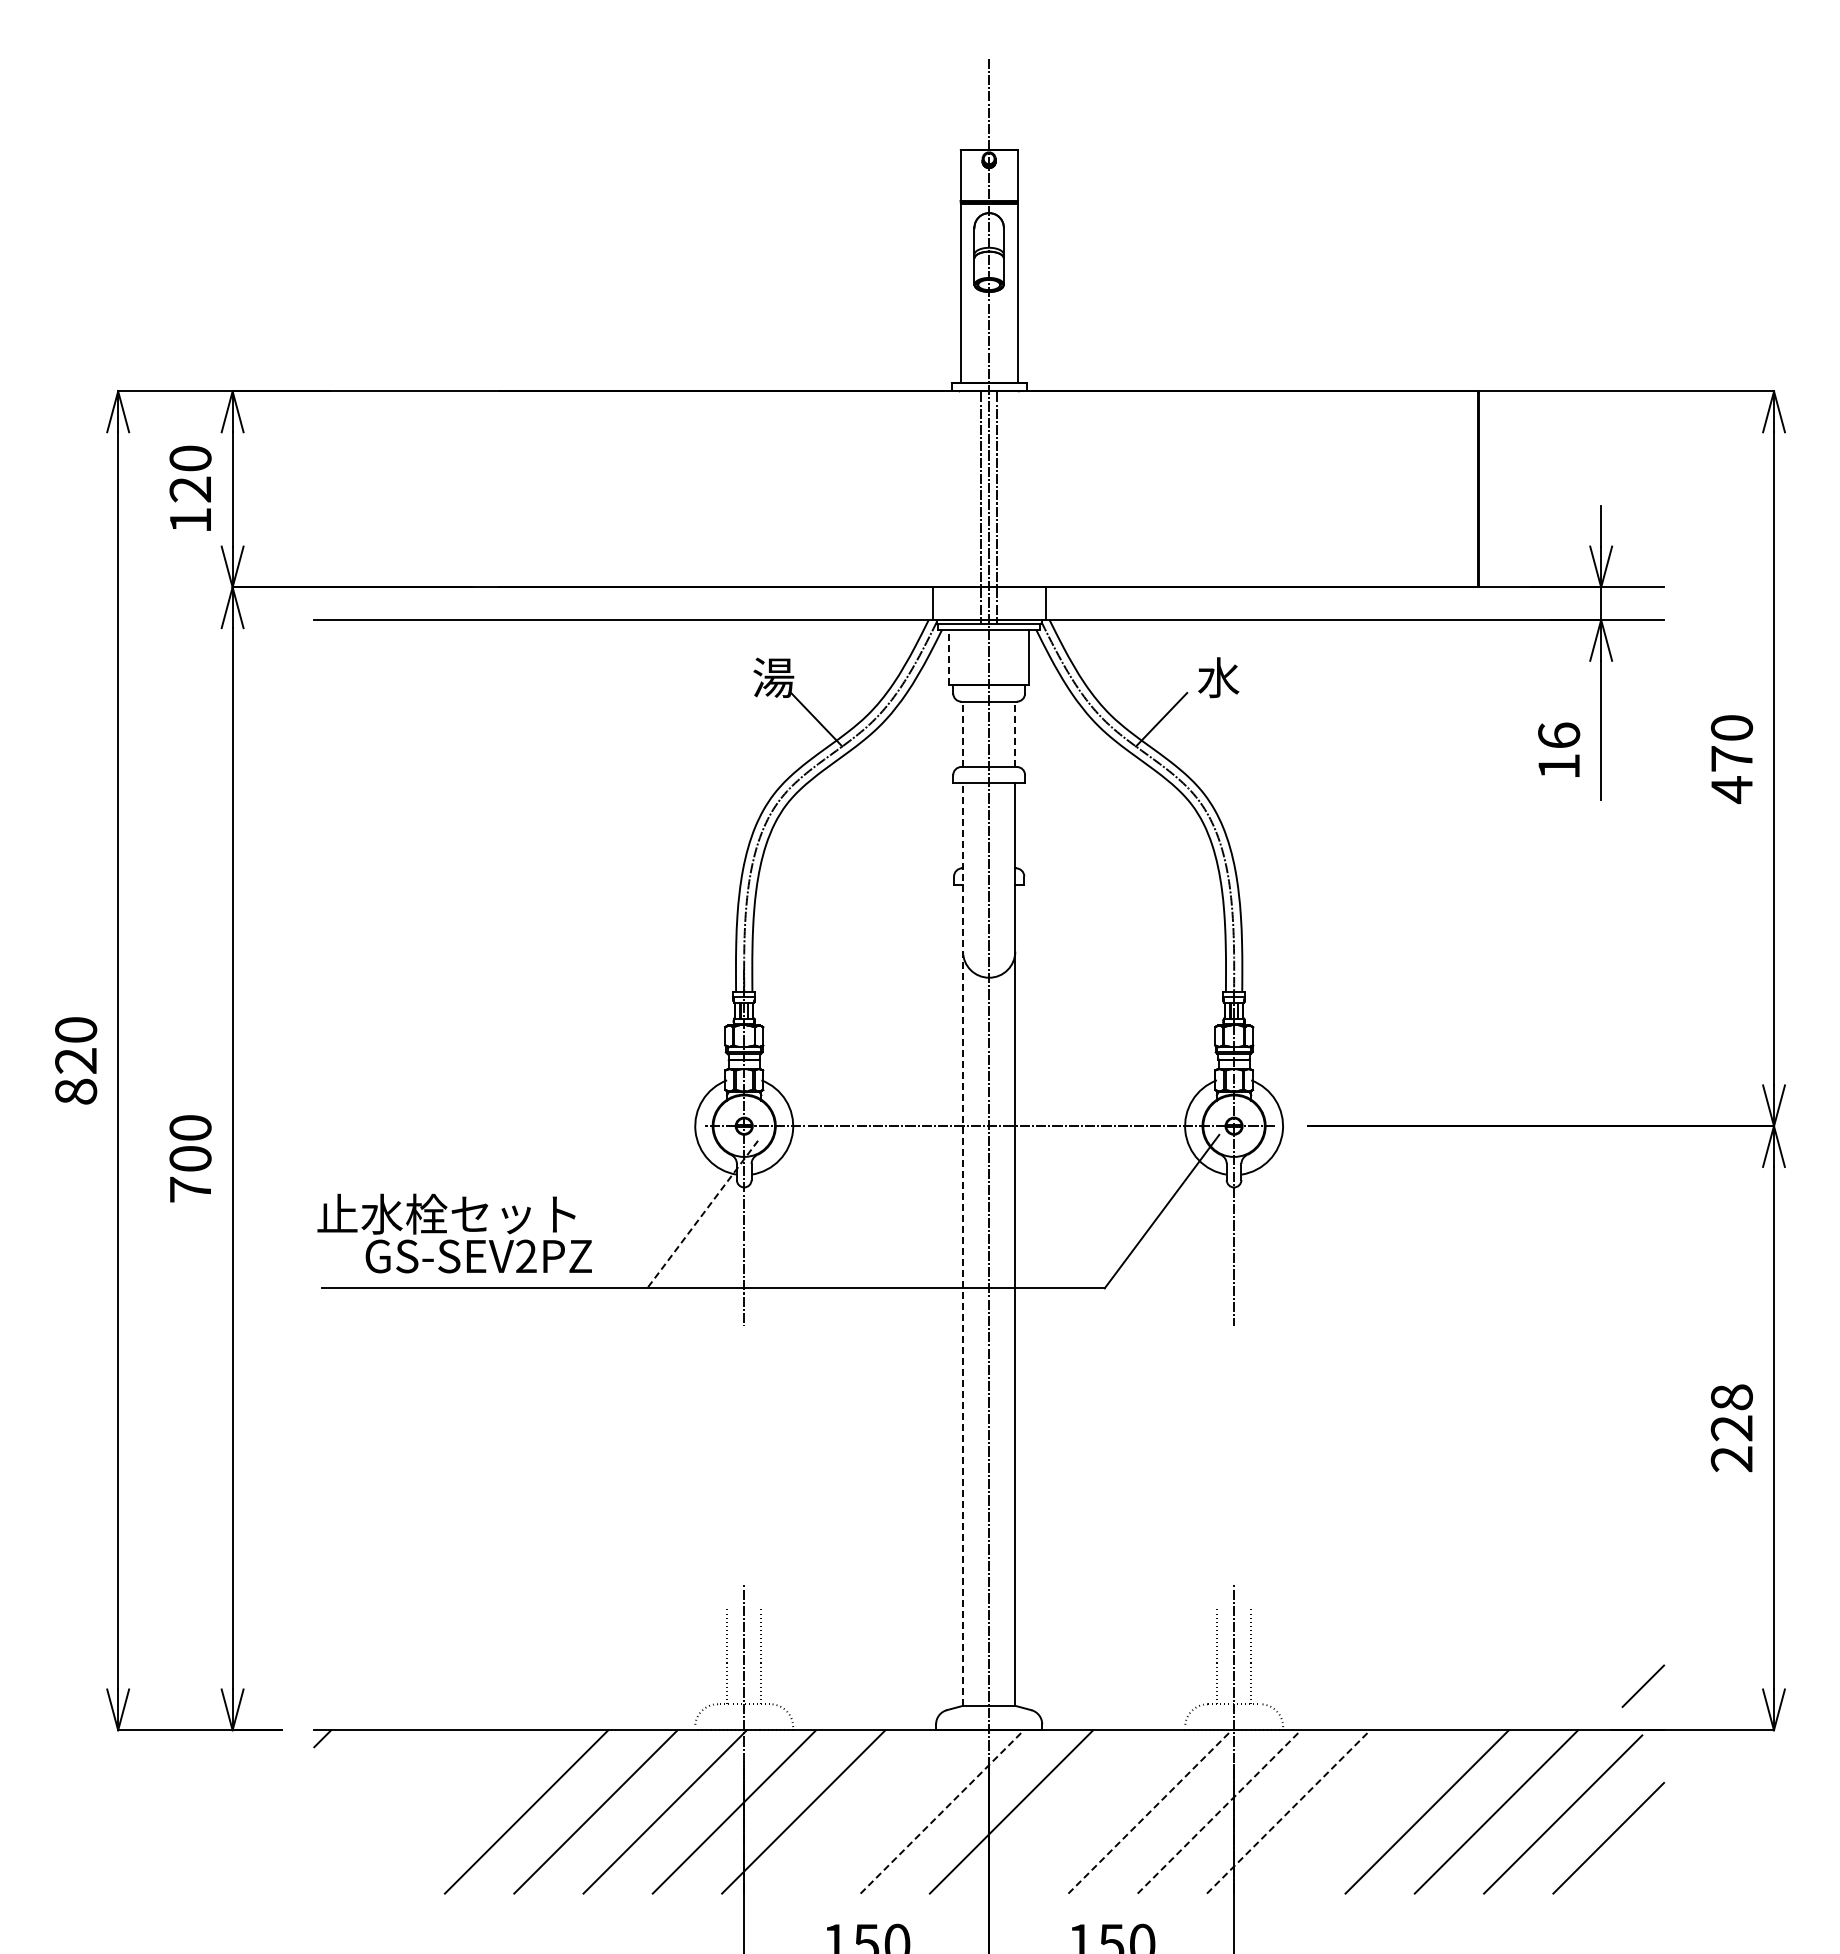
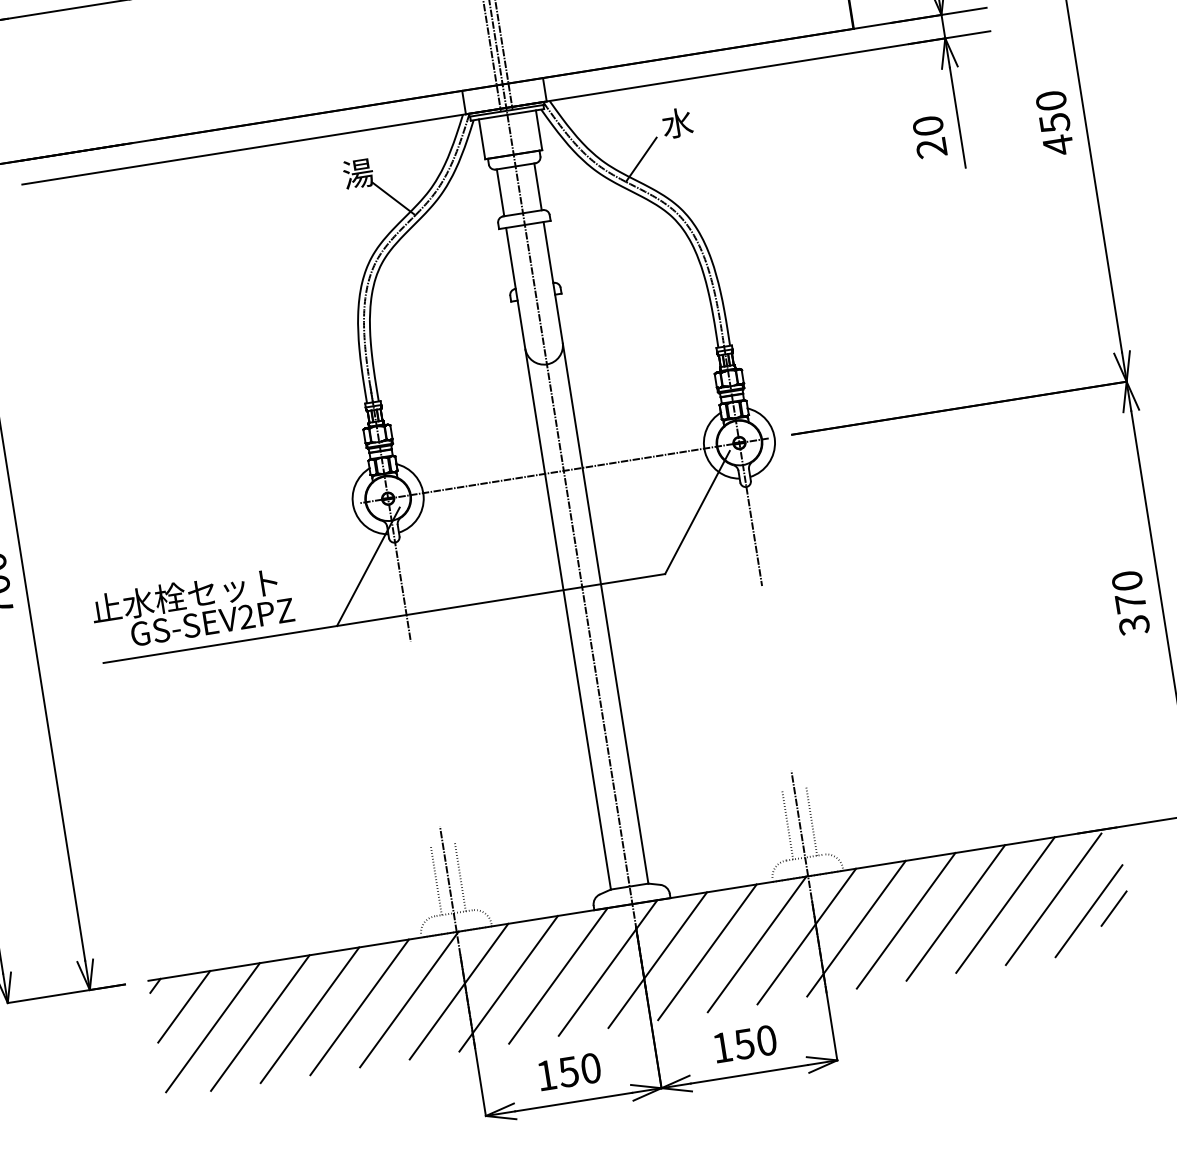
line: (949, 657) -> (482, 139), dashed -> solid
line: (963, 734) -> (500, 192), dashed -> solid
line: (1015, 734) -> (538, 186), dashed -> solid
text: (1559, 750) -> (930, 136), 16 -> 20
text: (1732, 759) -> (1055, 123), 470 -> 450
line: (702, 1214) -> (368, 566), dashed -> solid
line: (963, 1244) -> (558, 558), dashed -> solid
text: (1731, 1428) -> (1130, 603), 228 -> 370
line: (1643, 1685) -> (1114, 908), moved
line: (357, 1773) -> (184, 1006), added
line: (391, 1807) -> (212, 1027), added
line: (456, 1811) -> (259, 1022), added
line: (872, 1811) -> (557, 975), added
line: (942, 1811) -> (608, 967), dashed -> solid
line: (1080, 1811) -> (707, 951), added
line: (1150, 1811) -> (757, 944), dashed -> solid
line: (1219, 1811) -> (806, 936), dashed -> solid
line: (1288, 1811) -> (856, 928), dashed -> solid
line: (1357, 1811) -> (905, 920), added

